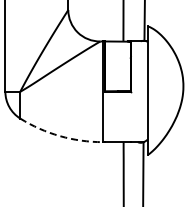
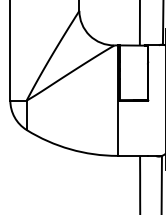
arc: (60, 136) -> (70, 149), dashed -> solid

